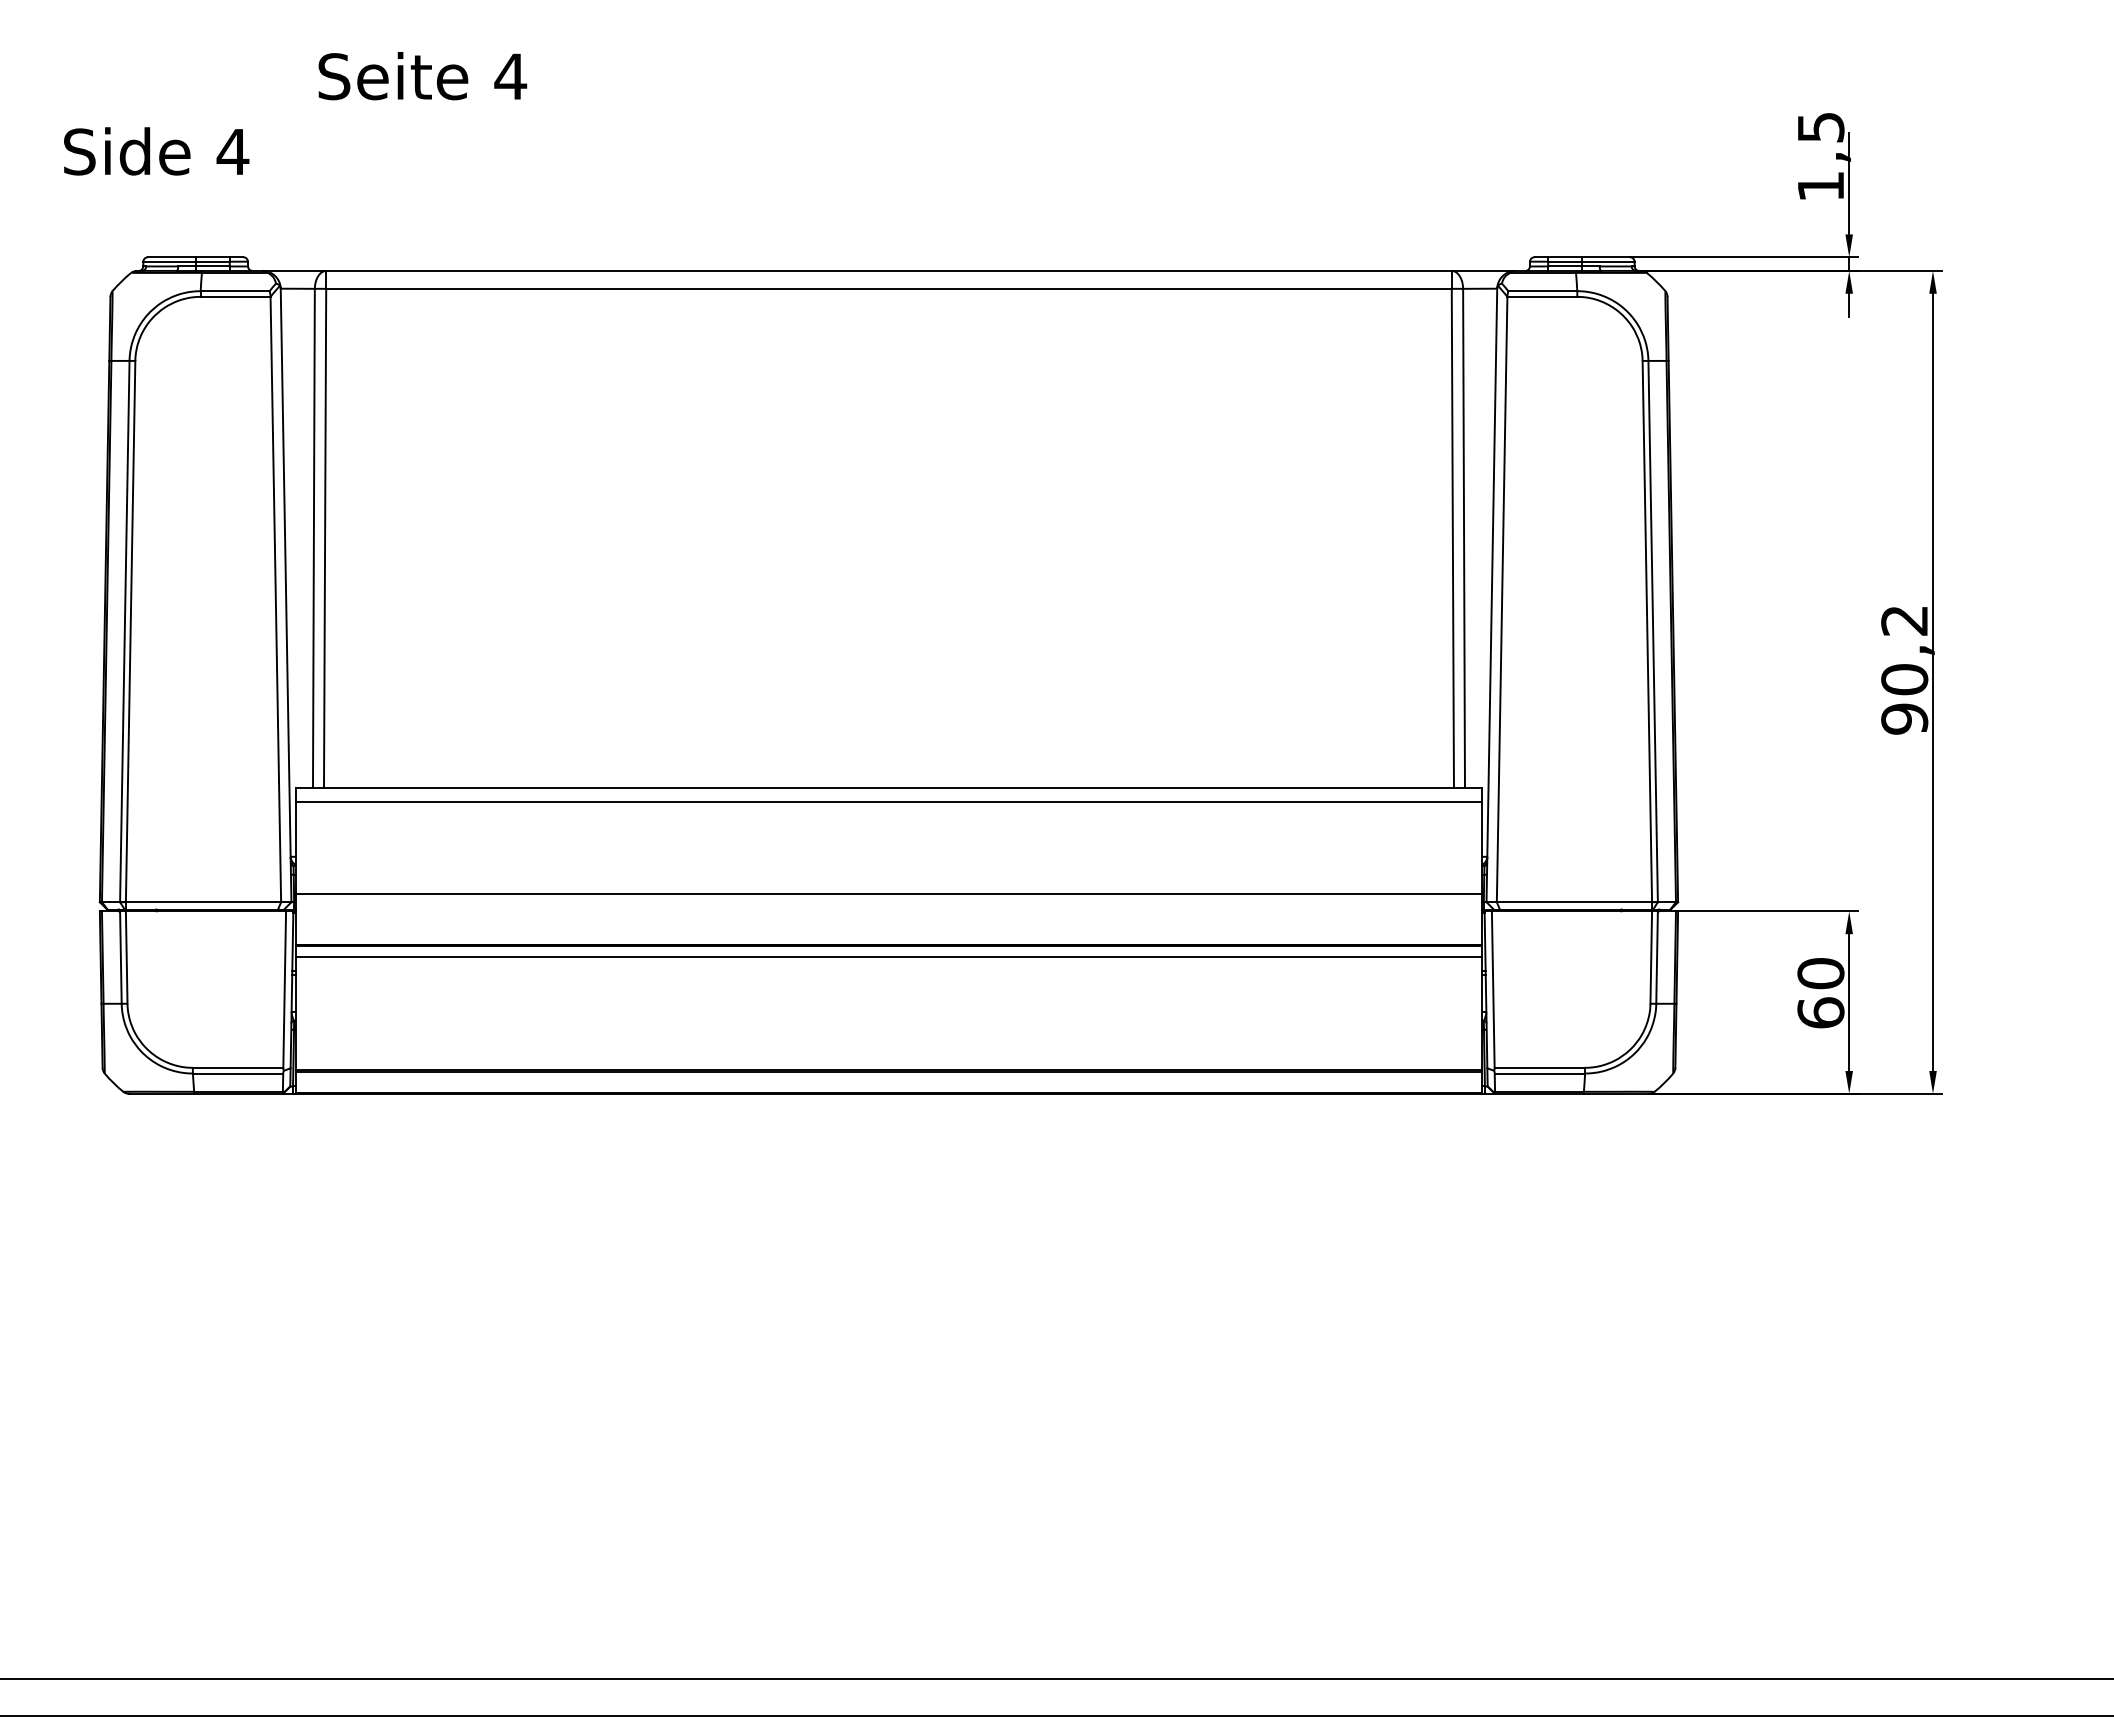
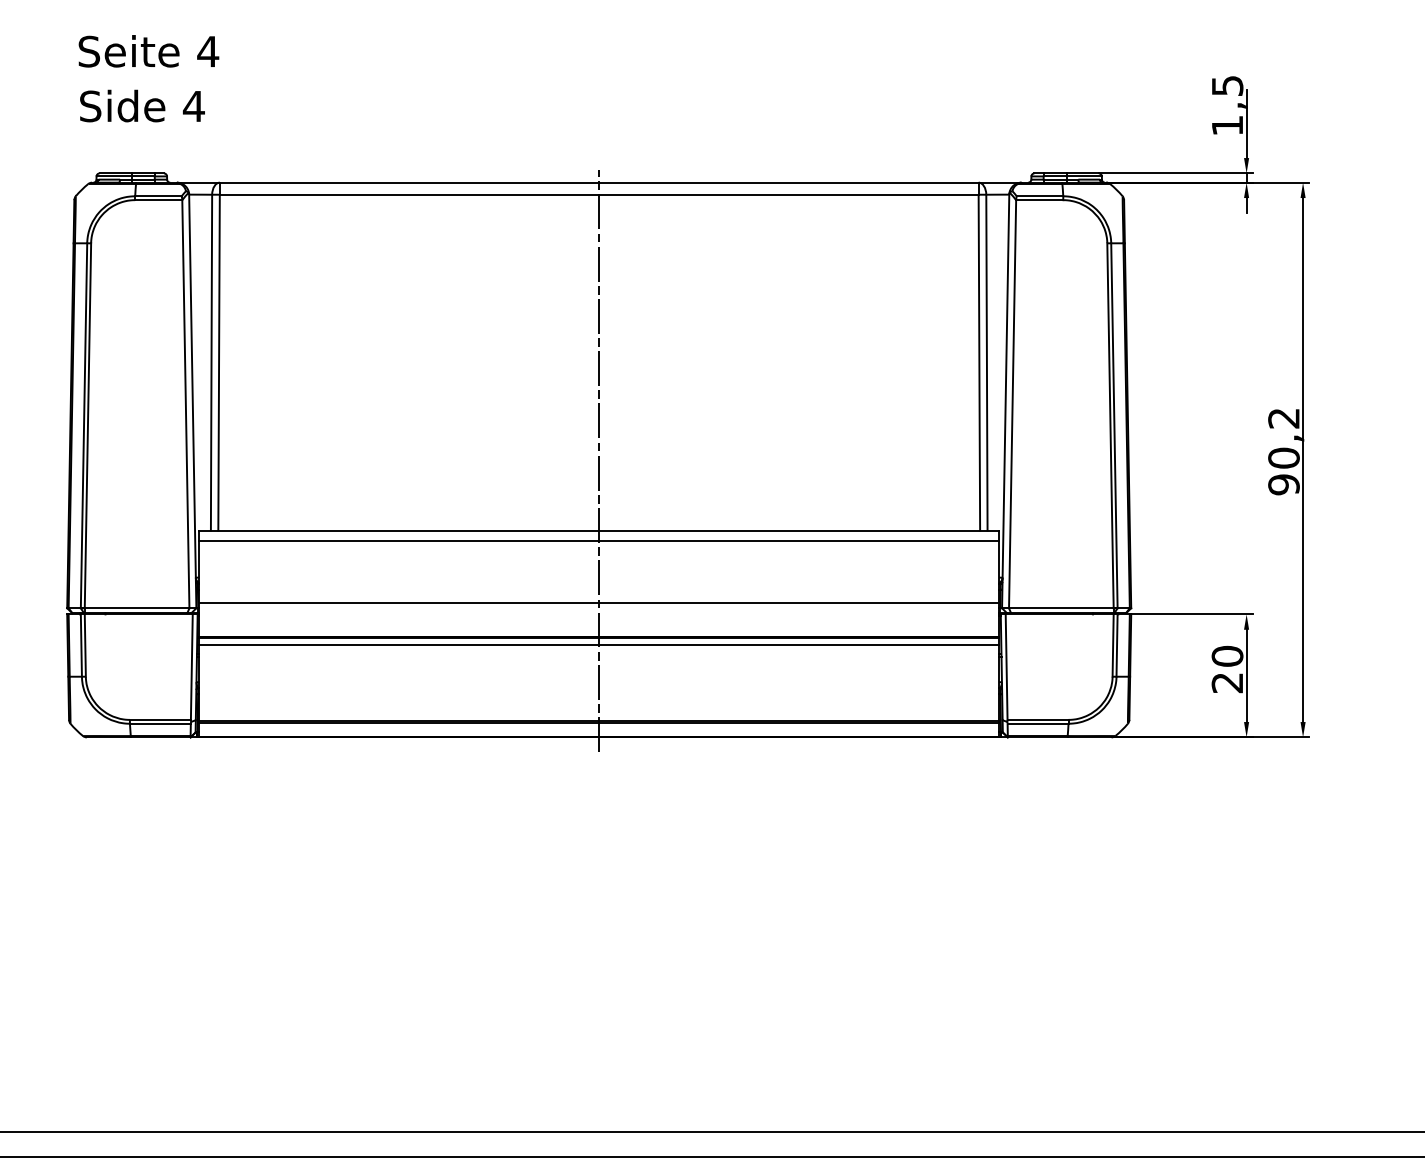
text: (422, 76) -> (148, 51), moved
text: (156, 150) -> (142, 105), moved
line: (889, 683) -> (599, 460), added
text: (1820, 1012) -> (1227, 682), 60 -> 20

